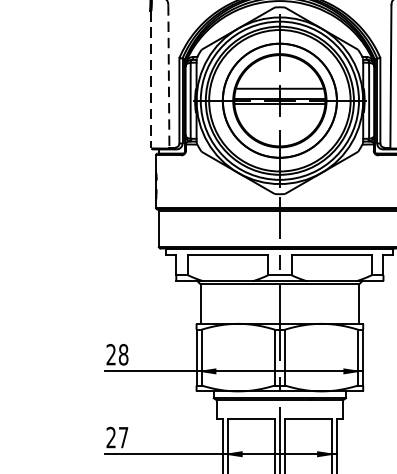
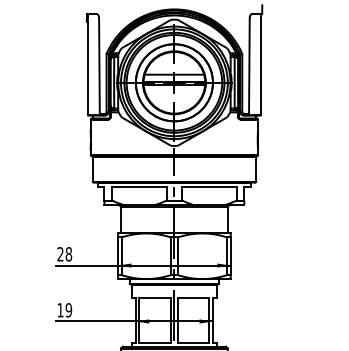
line: (168, 76) -> (99, 66), dashed -> solid
line: (151, 81) -> (87, 69), dashed -> solid
text: (117, 437) -> (64, 310), 27 -> 19

